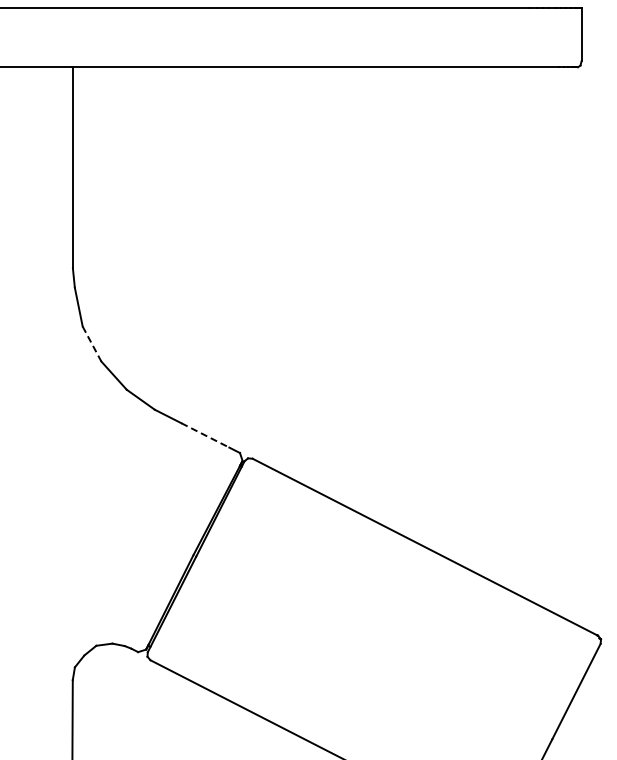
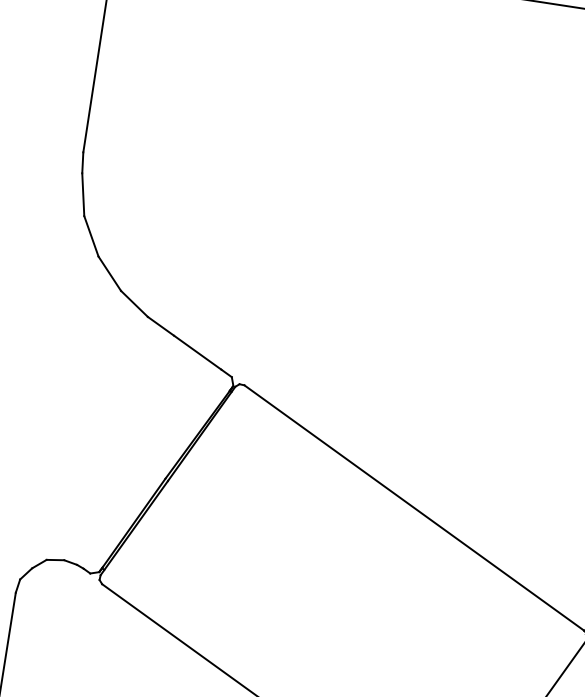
line: (92, 344) -> (91, 236), dashed -> solid
line: (205, 435) -> (197, 352), dashed -> solid

